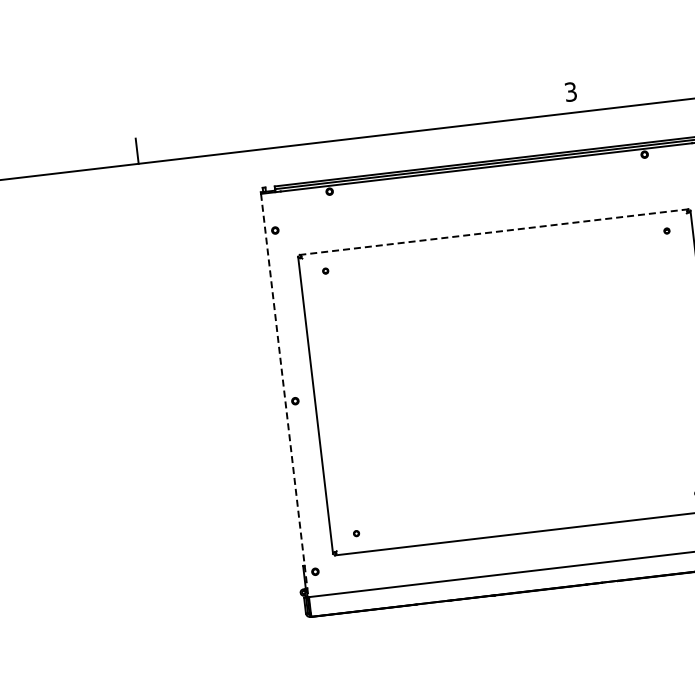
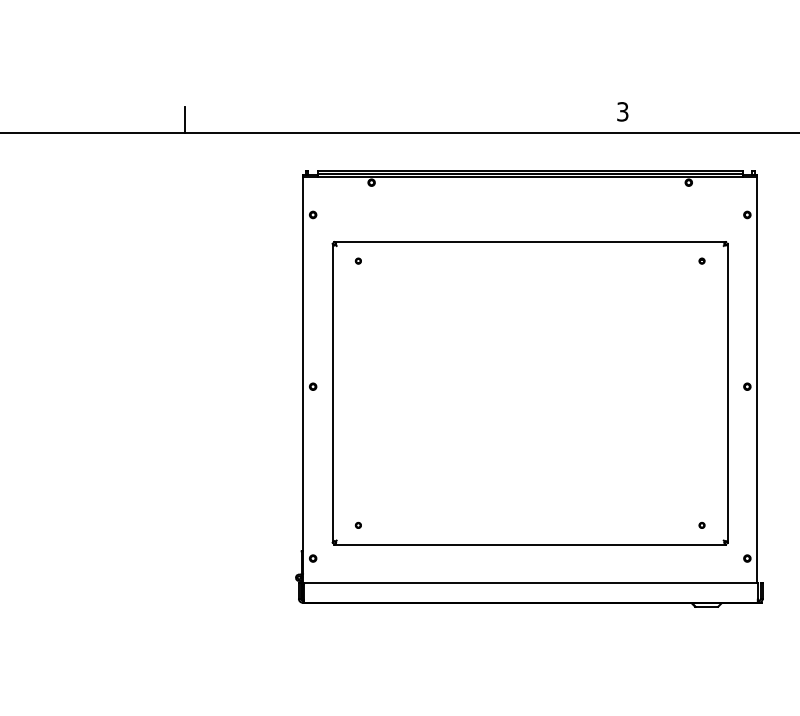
line: (494, 232) -> (530, 242), dashed -> solid
line: (285, 402) -> (303, 386), dashed -> solid

